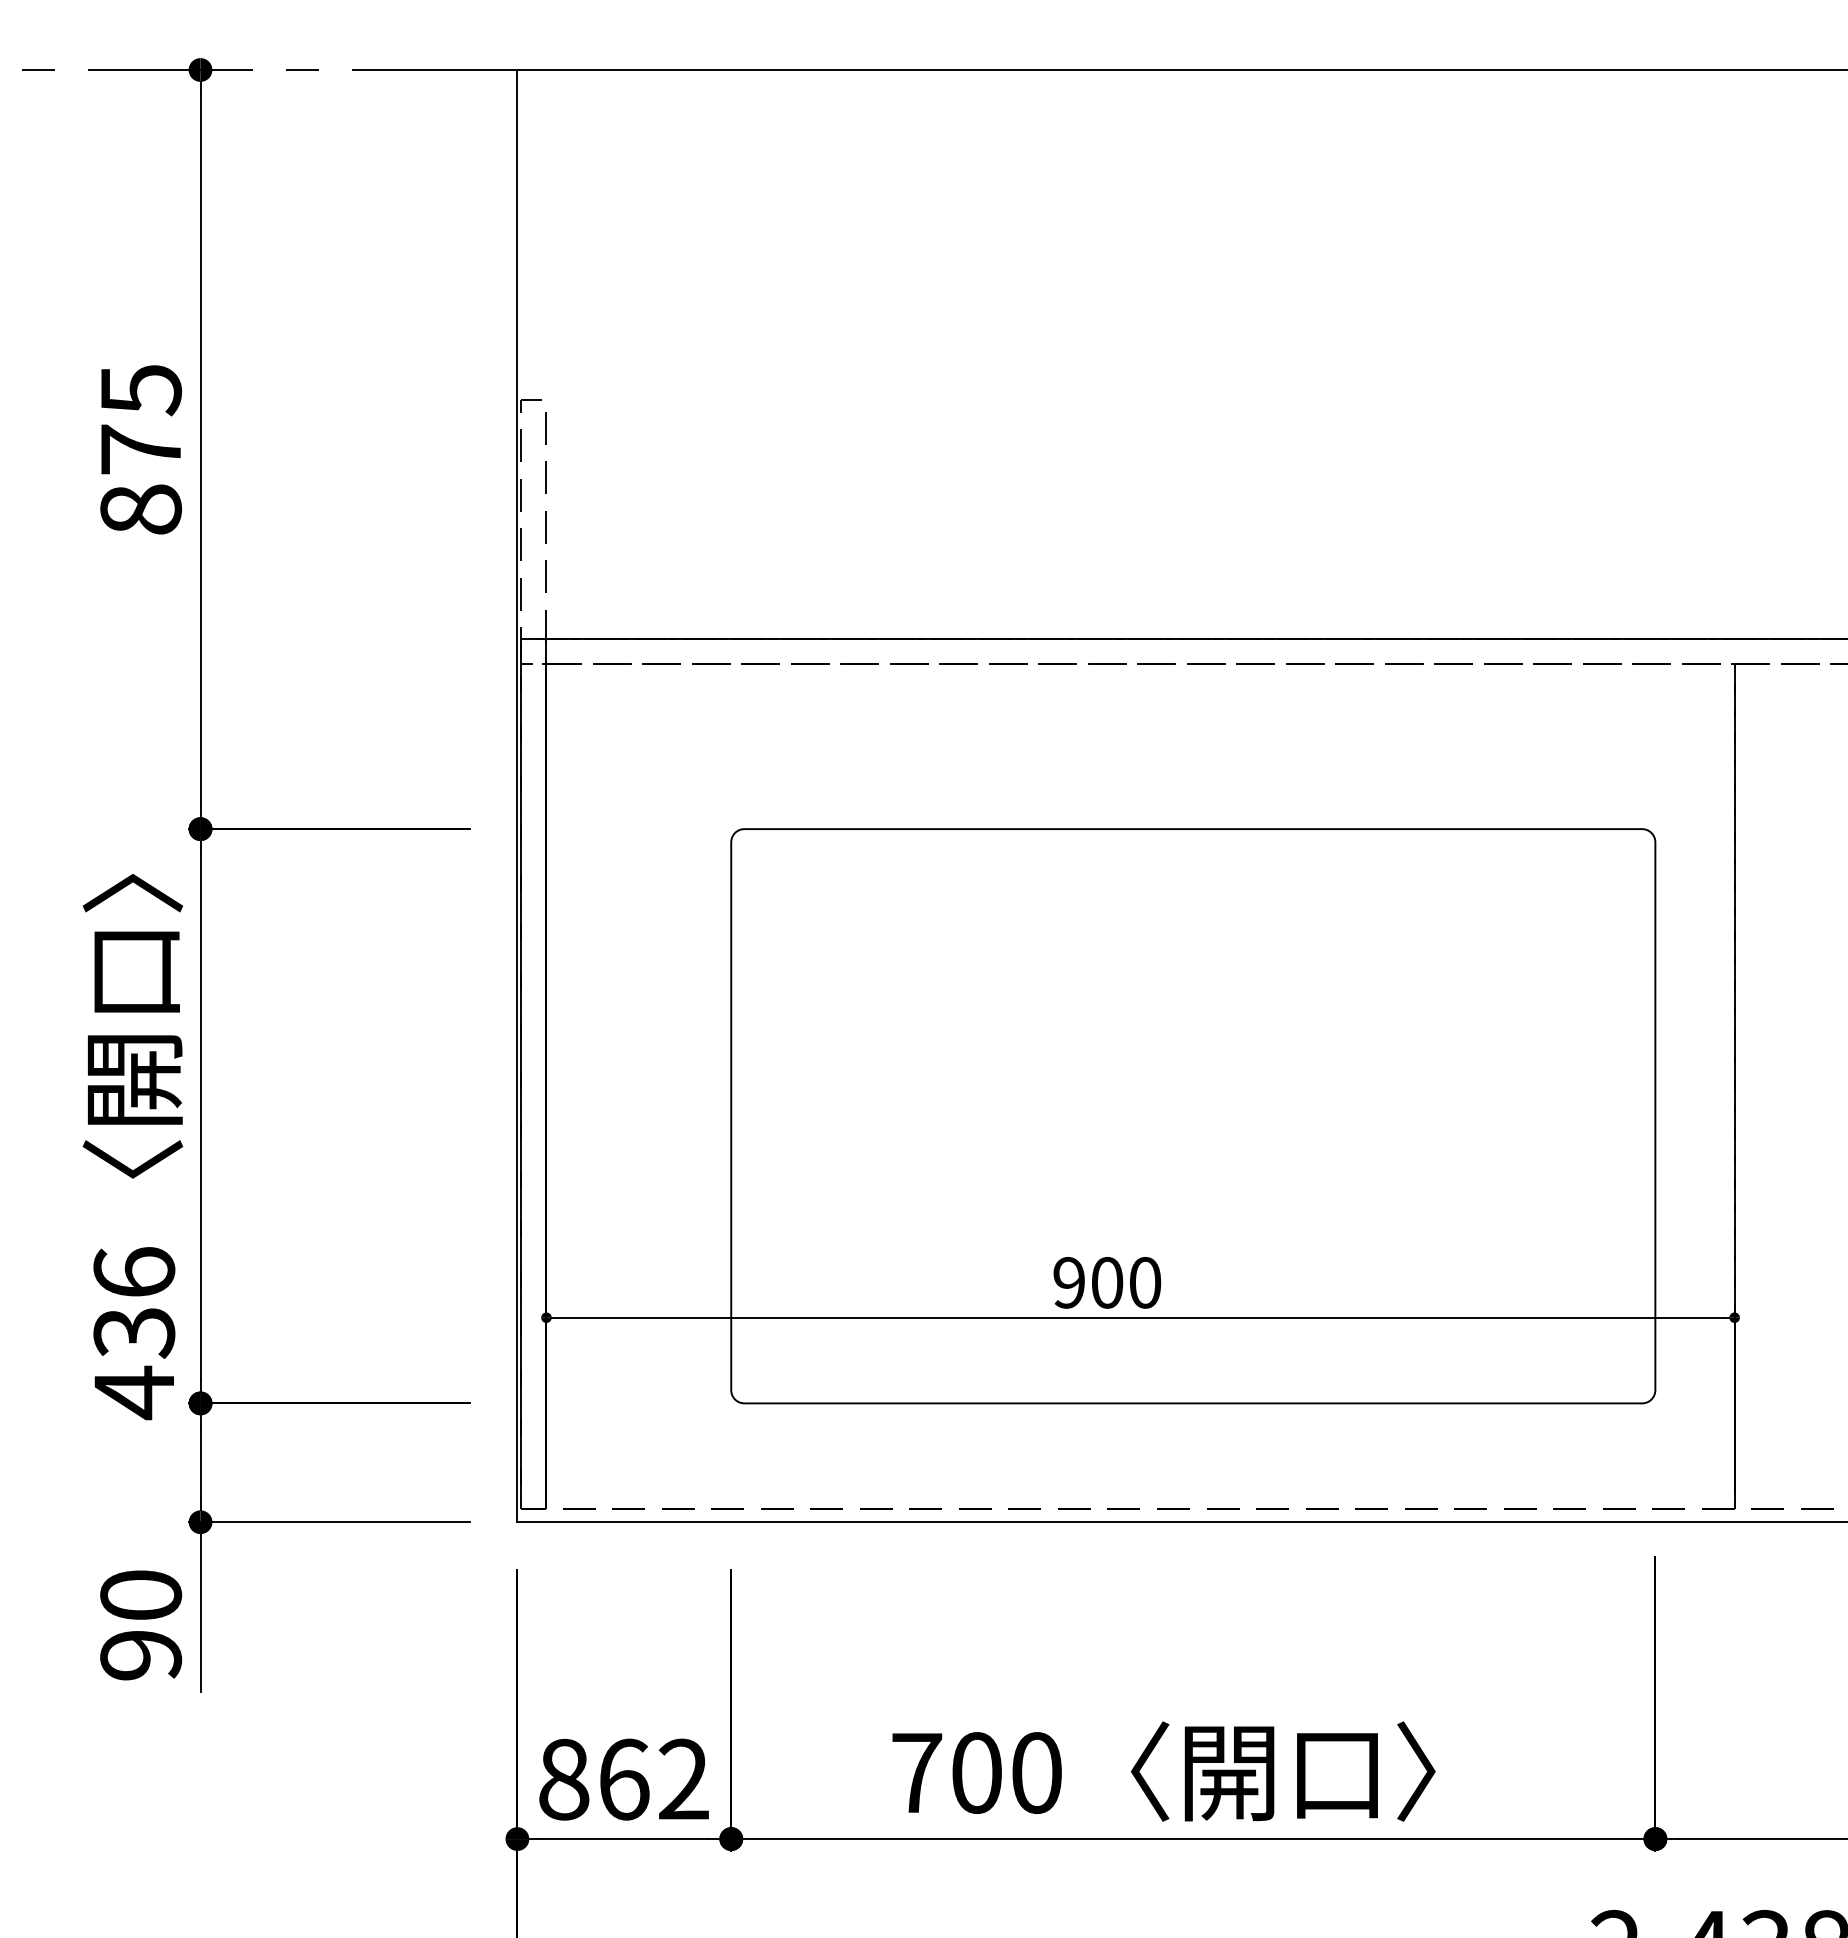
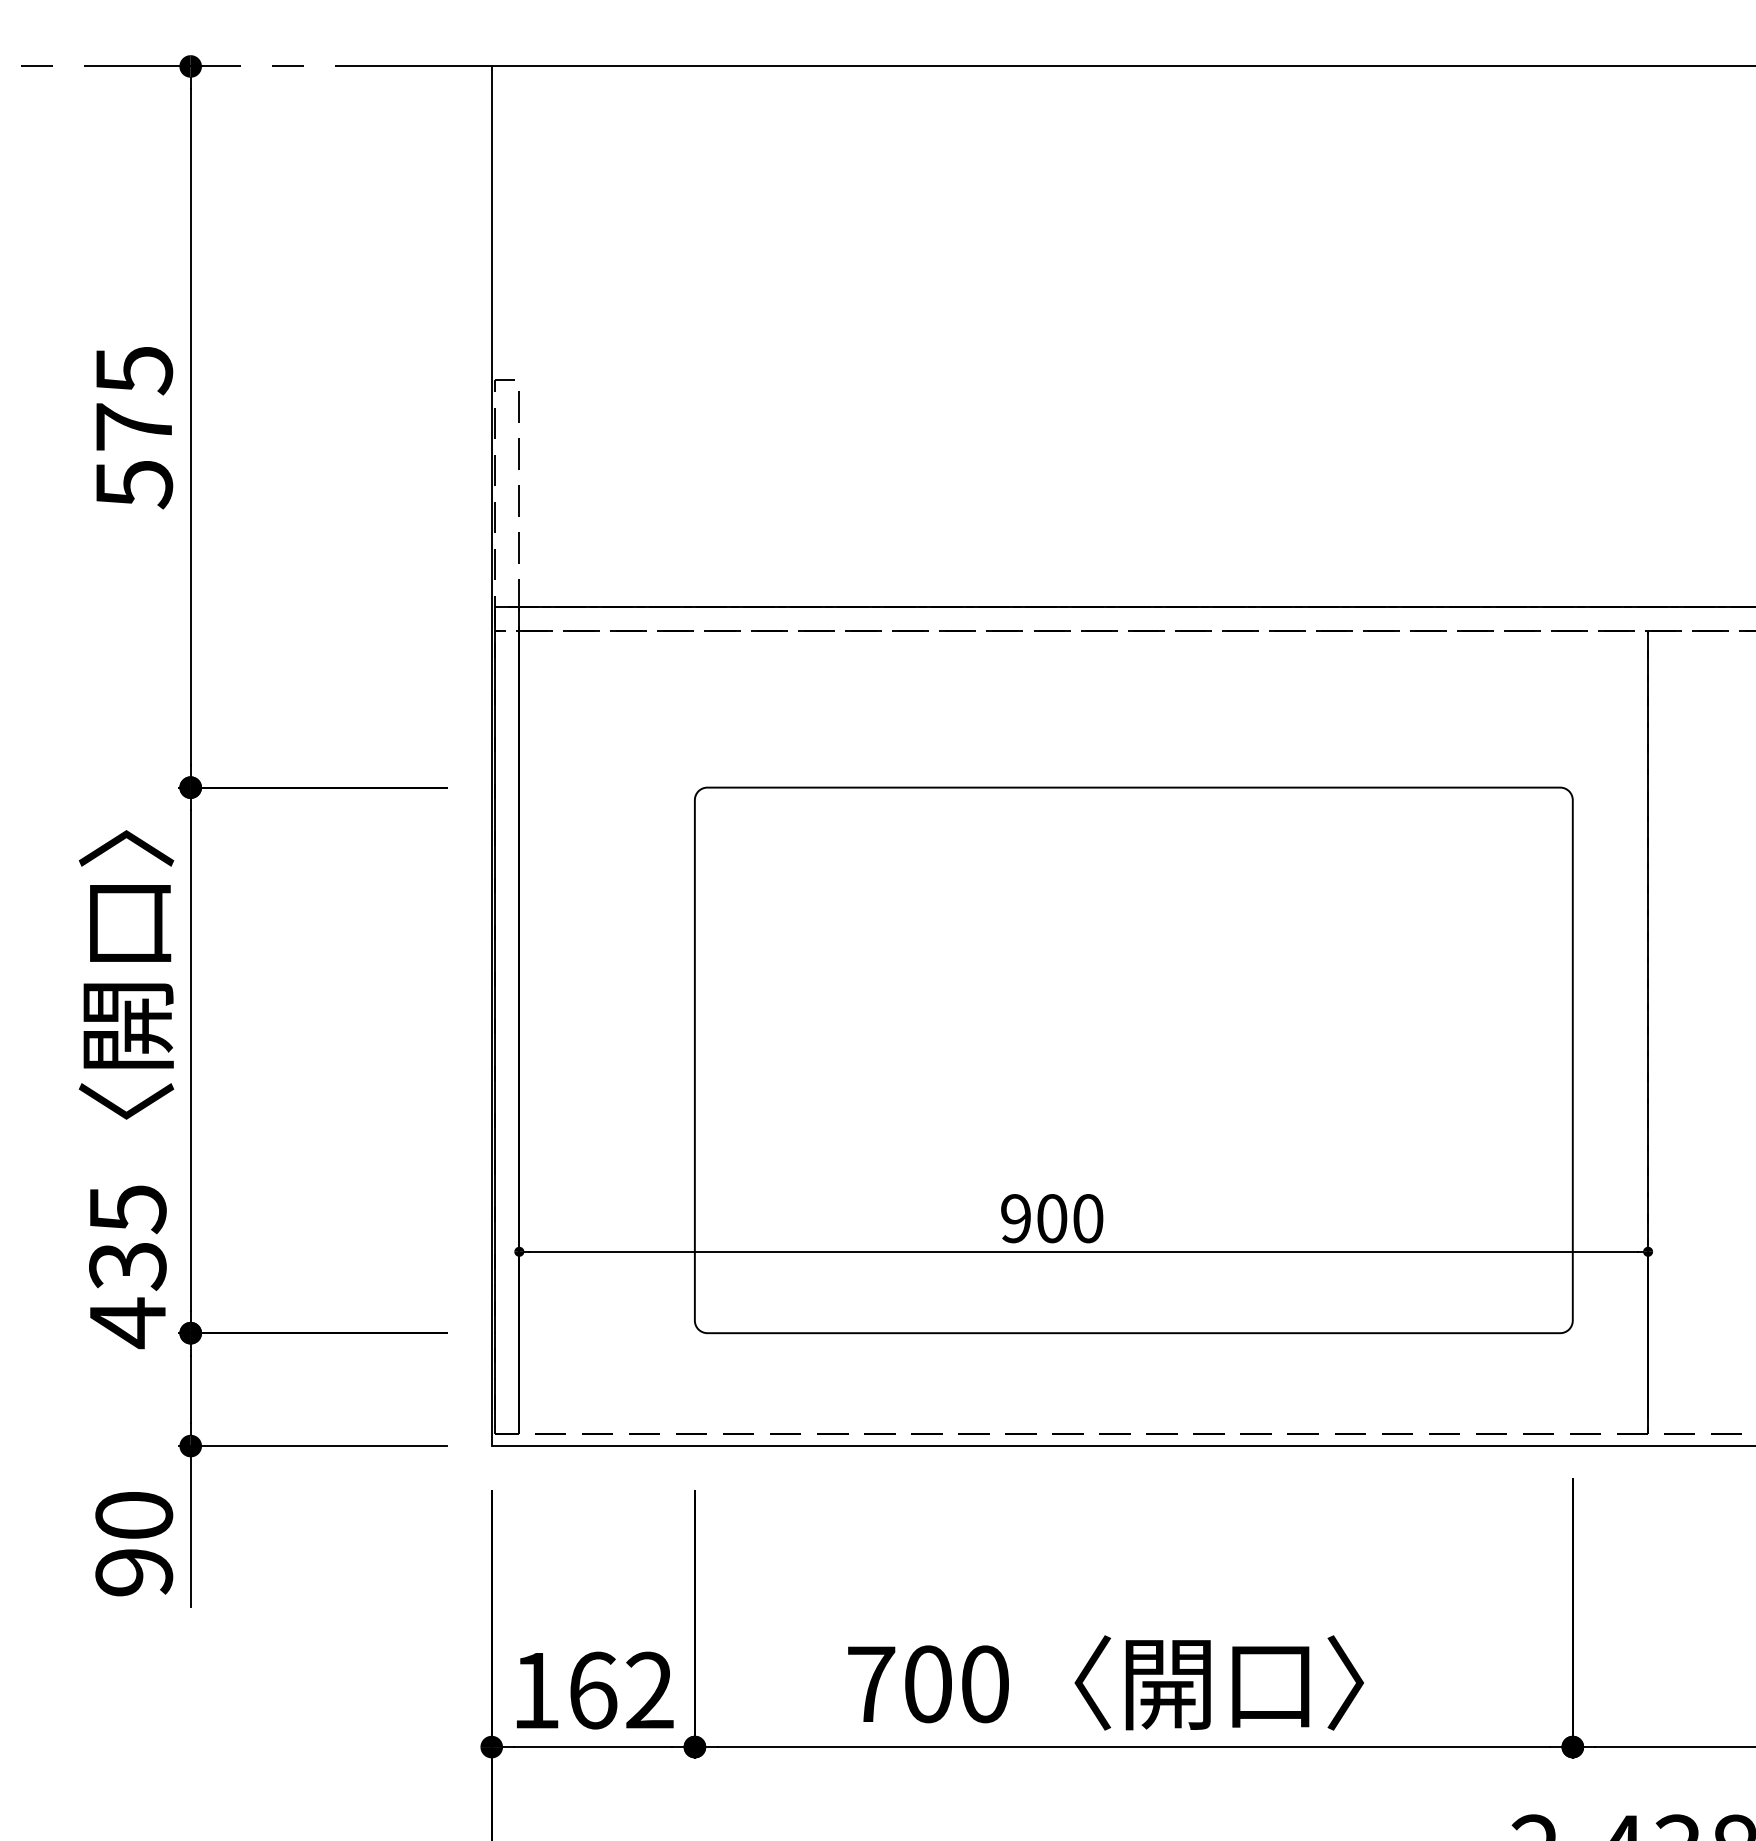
text: (140, 510) -> (133, 484), 875 -> 575
text: (134, 1273) -> (127, 1209), 436 -> 435
text: (564, 1779) -> (536, 1690), 862 -> 162

